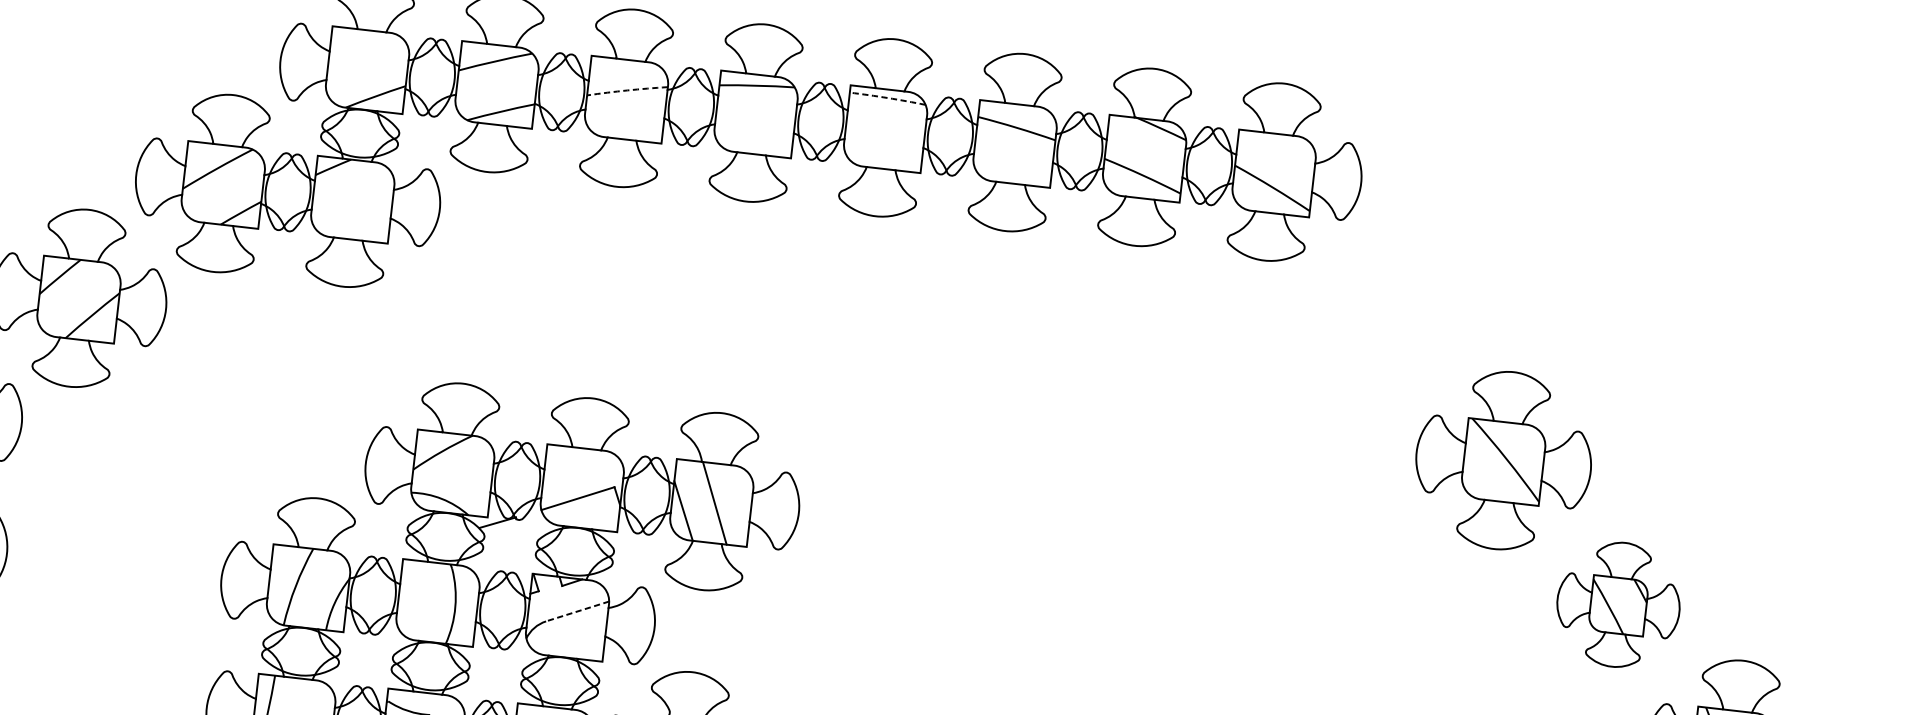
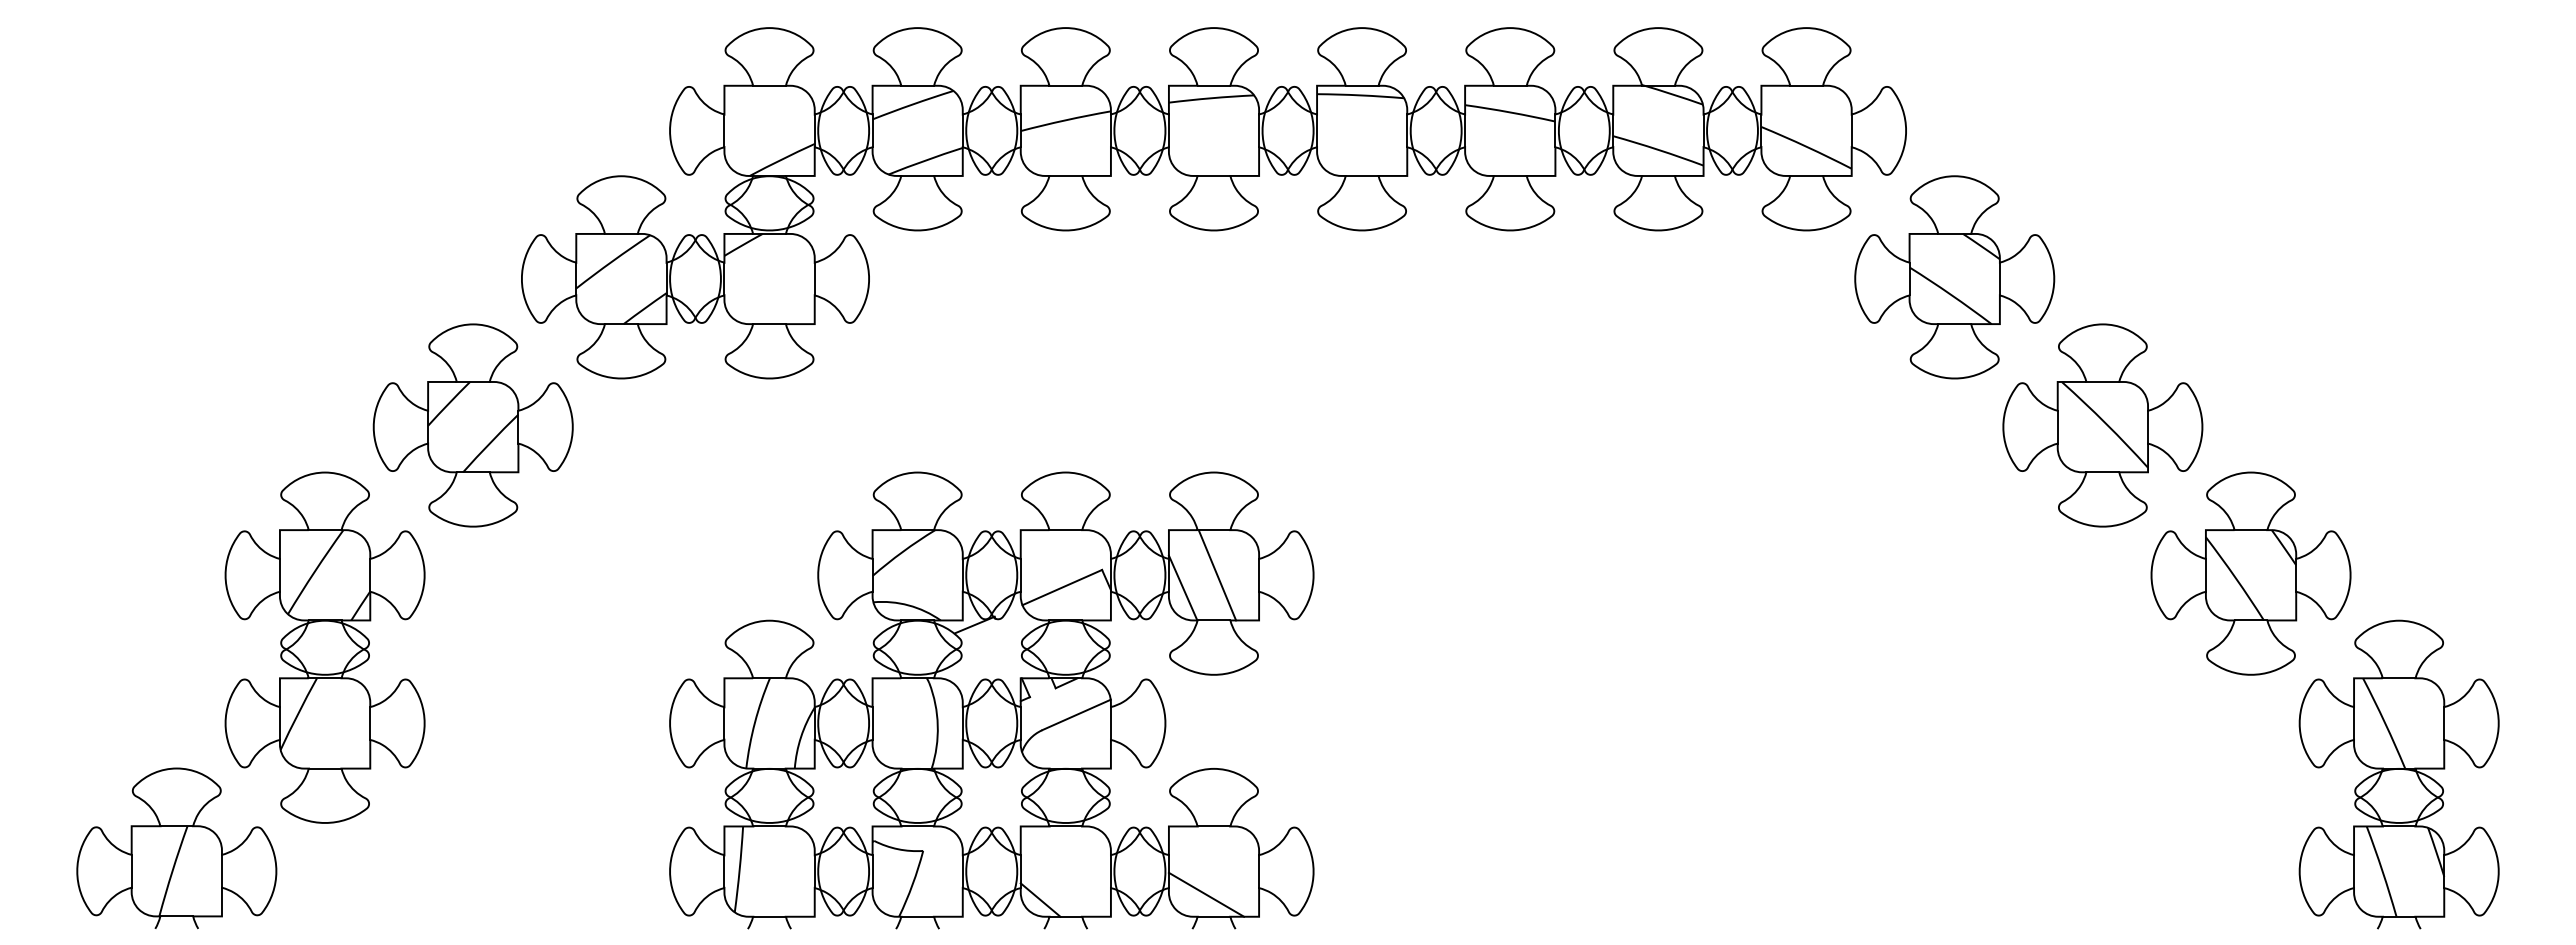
arc: (627, 90) -> (1065, 120), dashed -> solid
arc: (887, 98) -> (1360, 95), dashed -> solid
part: (1388, 316) -> (1954, 277), added
part: (1618, 604) -> (2250, 573), size x1.43
line: (577, 611) -> (1076, 714), dashed -> solid

